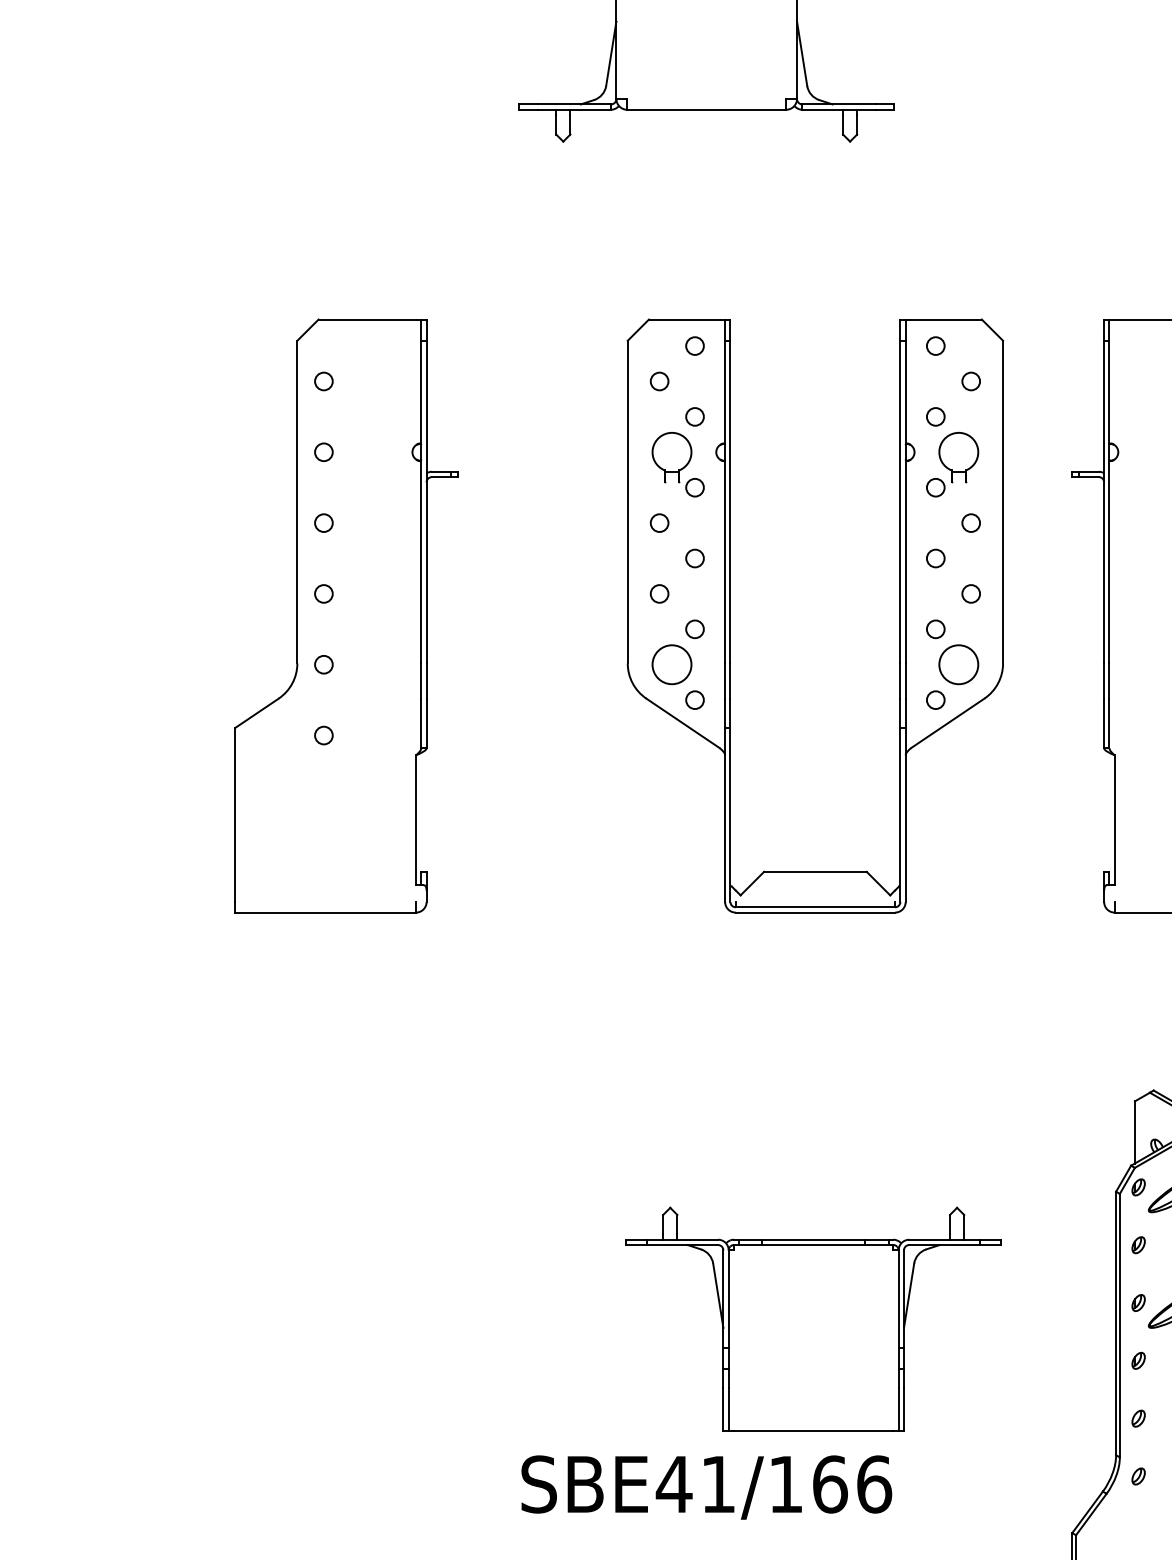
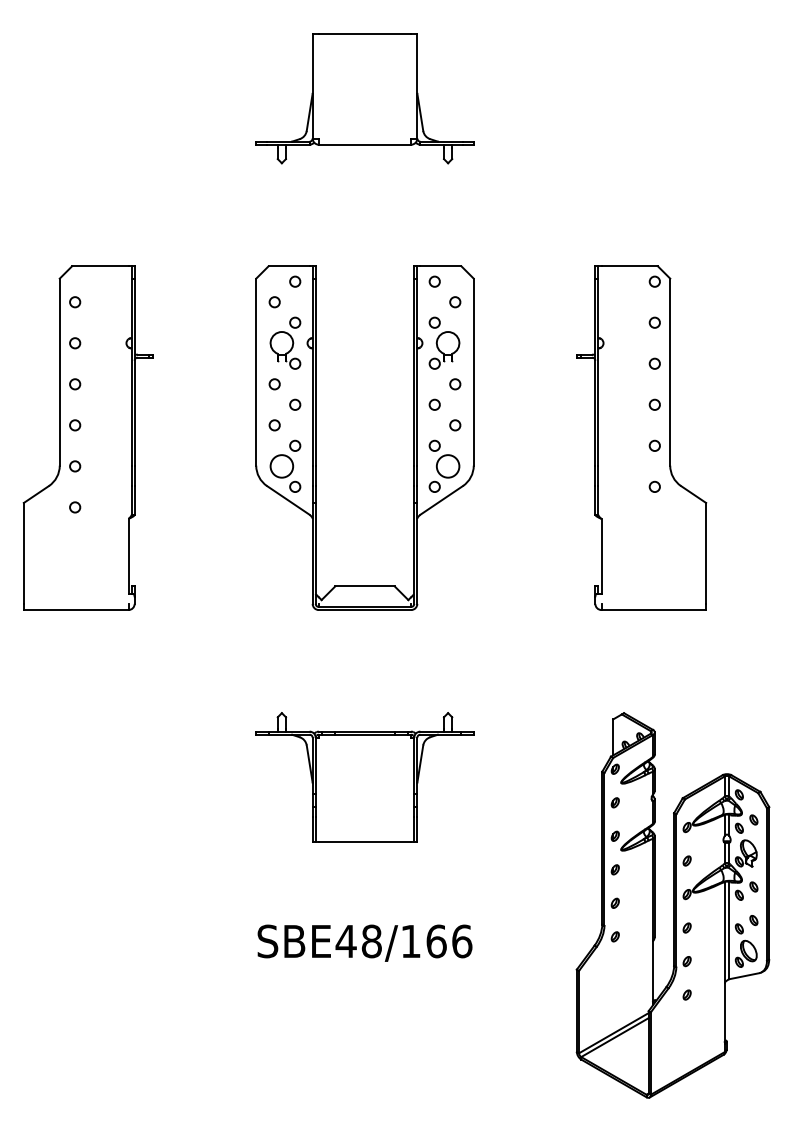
part: (345, 614) -> (87, 437), moved
part: (731, 614) -> (316, 437), moved
part: (812, 1318) -> (364, 777), moved
text: (717, 1484) -> (371, 941), SBE41/166 -> SBE48/166

